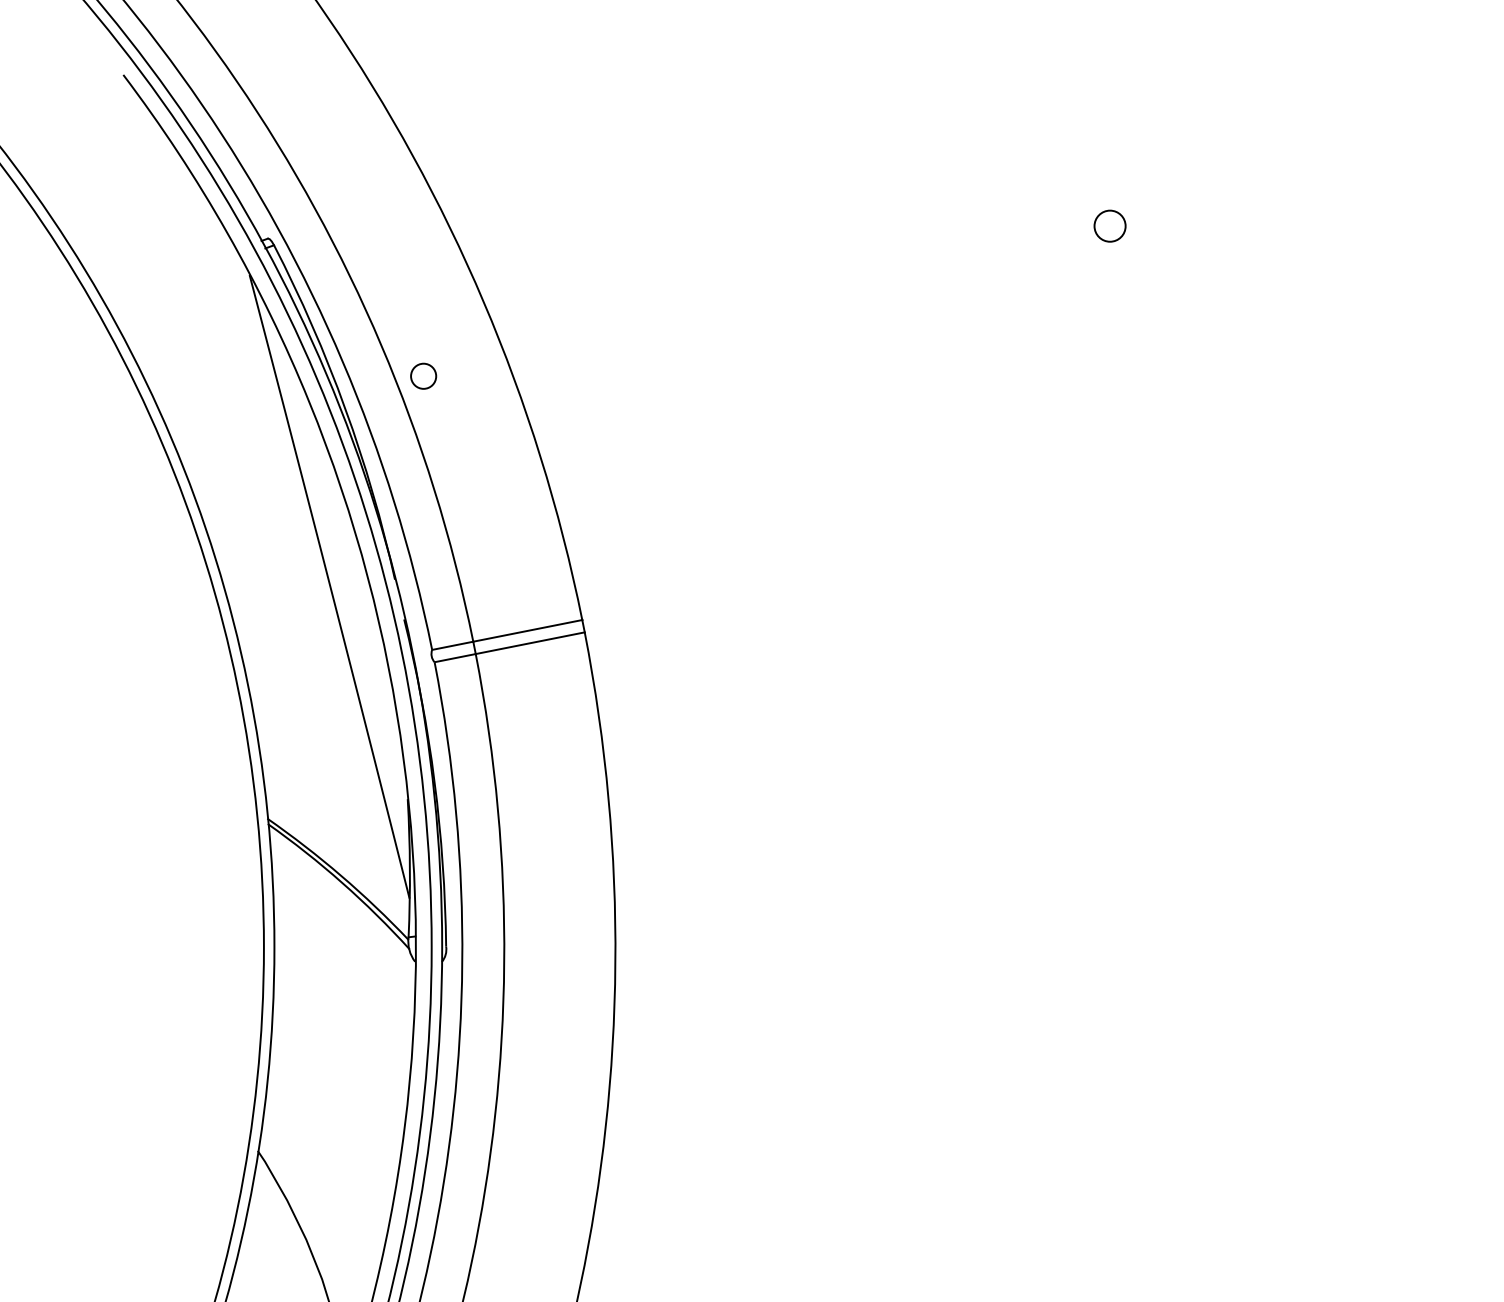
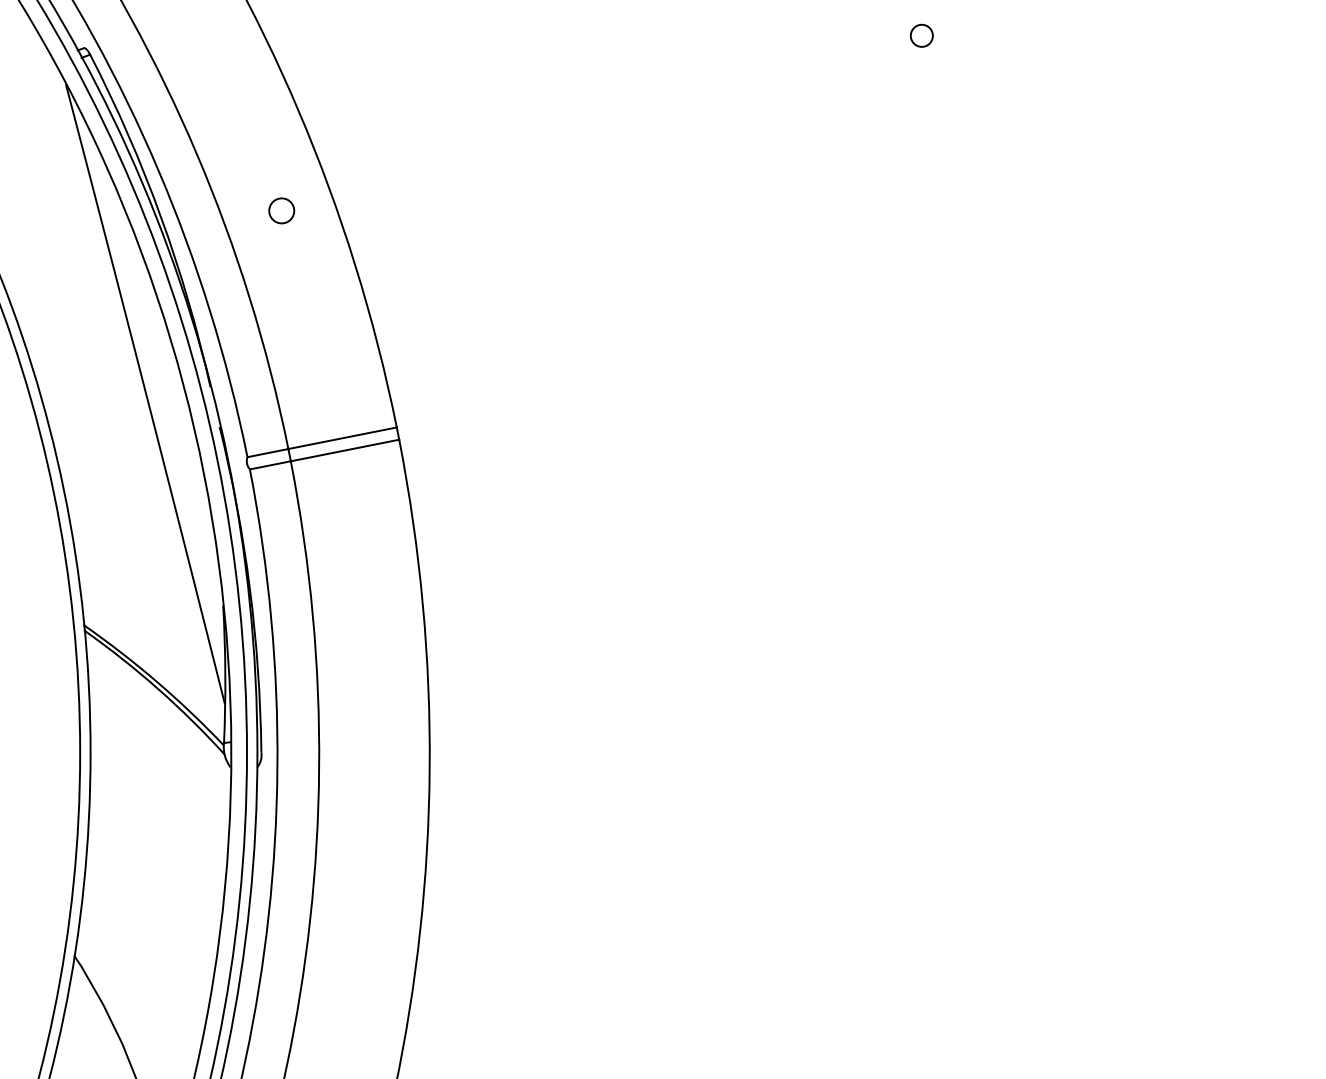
circle: (1110, 226) -> (922, 36), size x0.71
circle: (423, 375) -> (281, 210), moved

